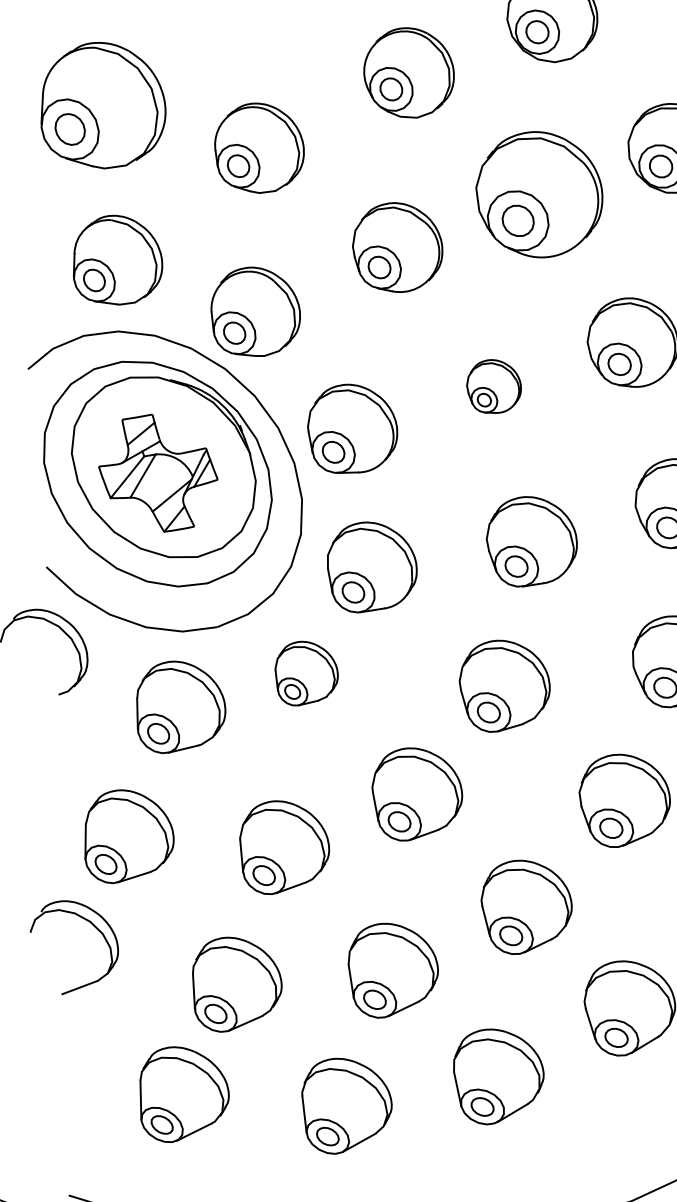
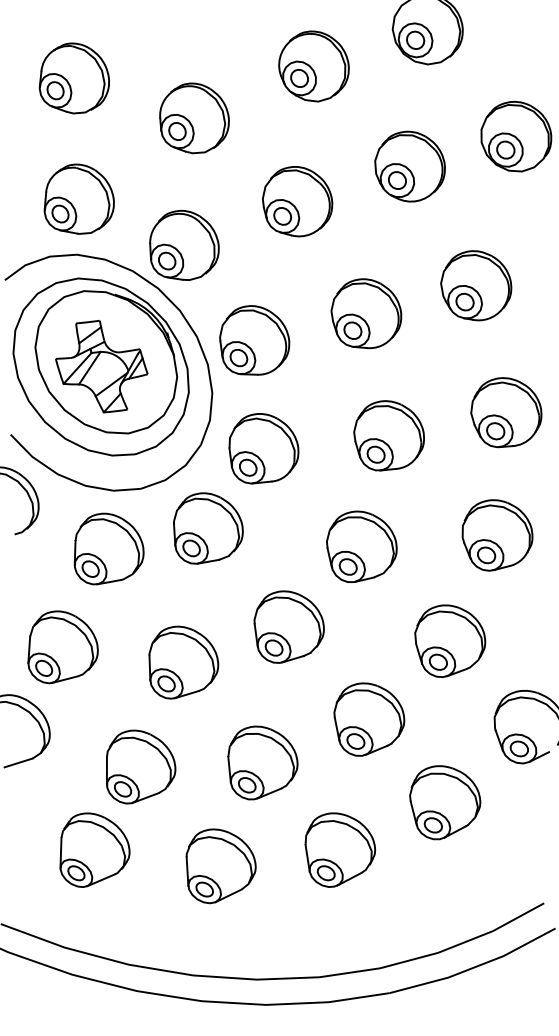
part: (101, 105) -> (73, 78), size x0.71
part: (538, 194) -> (409, 166), size x0.71
part: (494, 386) -> (366, 313), size x1.67
part: (306, 673) -> (208, 528), size x1.43

